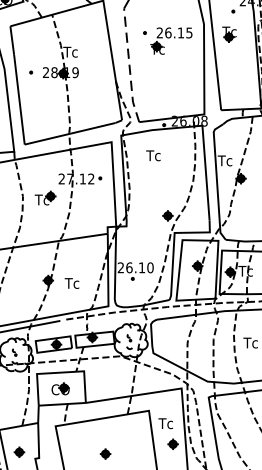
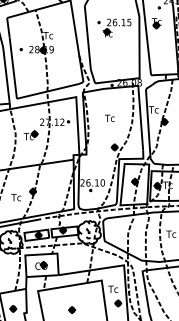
line: (129, 66) -> (88, 45), dashed -> solid
text: (152, 155) -> (109, 118), moved
text: (72, 283) -> (16, 197), moved

